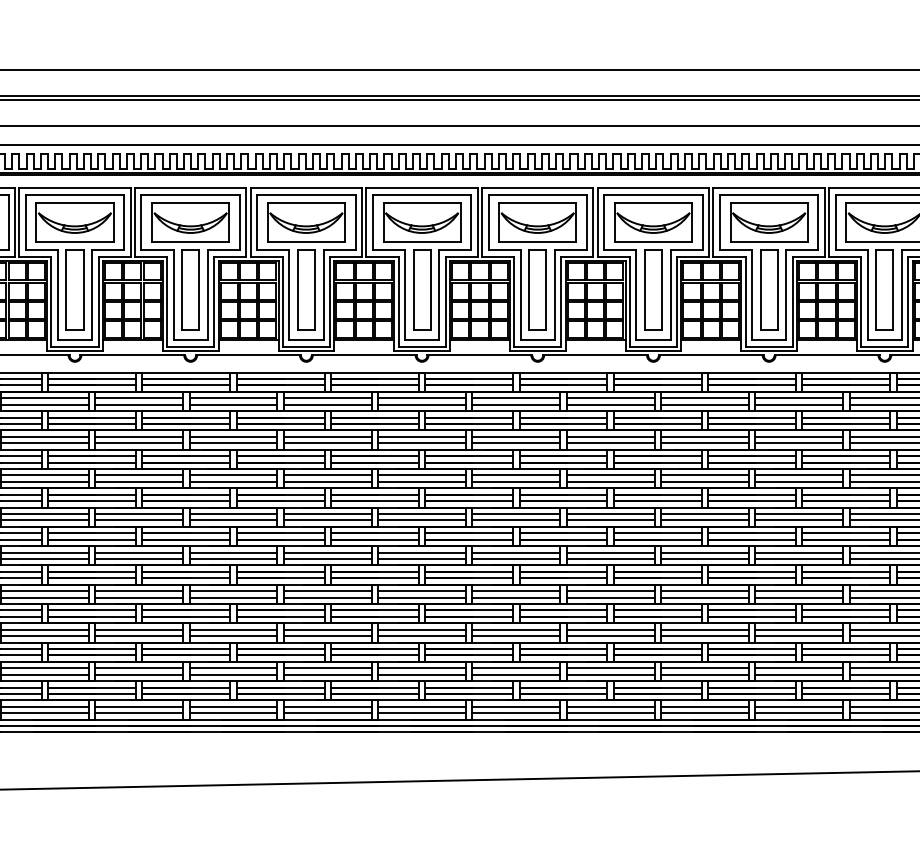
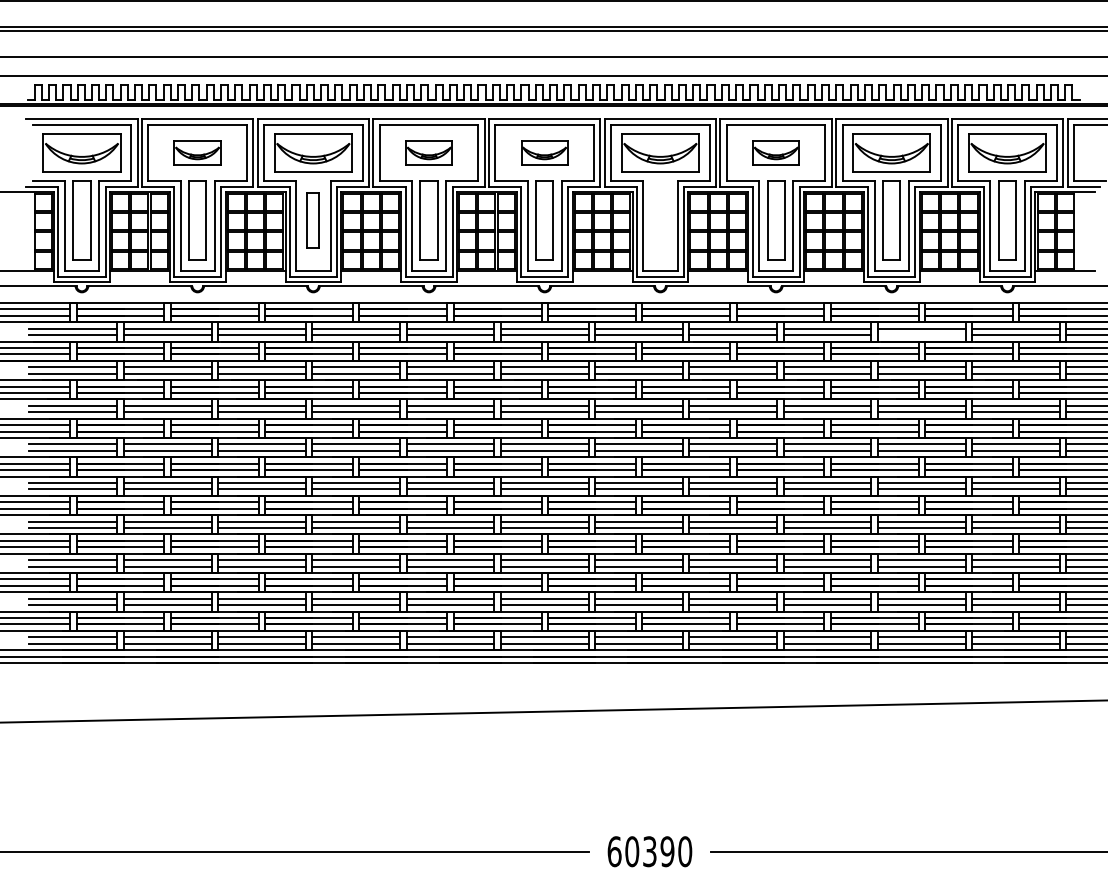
part: (74, 221) -> (197, 152), size x0.6
part: (306, 221) -> (429, 152), size x0.6
part: (421, 221) -> (544, 152), size x0.6
part: (653, 221) -> (776, 152), size x0.6
part: (190, 289) -> (313, 220), size x0.7
part: (537, 289) -> (660, 220), removed
line: (798, 404) -> (921, 335), removed

